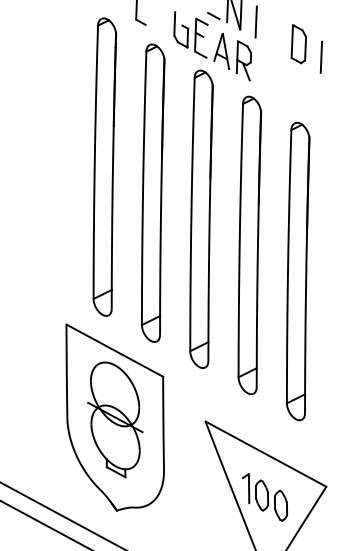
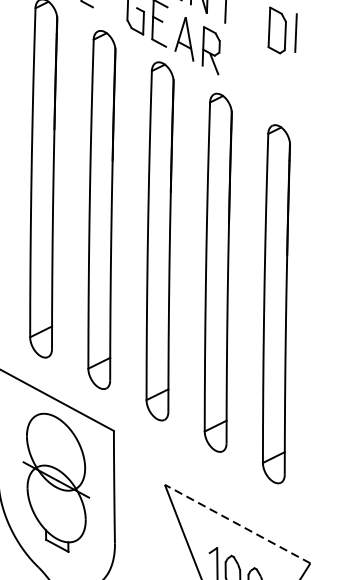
line: (320, 56) -> (294, 32), moved
line: (265, 454) -> (237, 524), solid -> dashed

